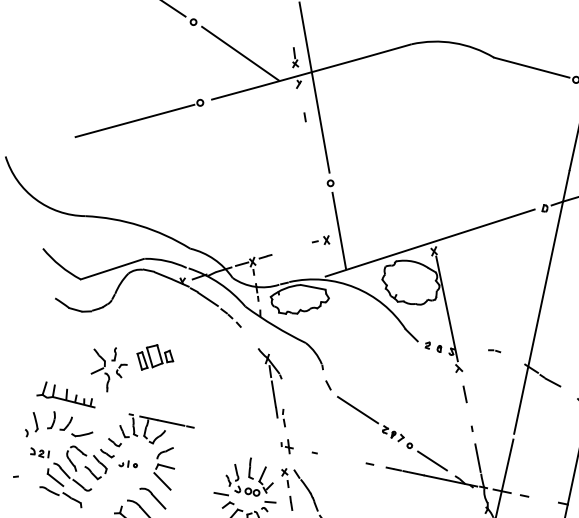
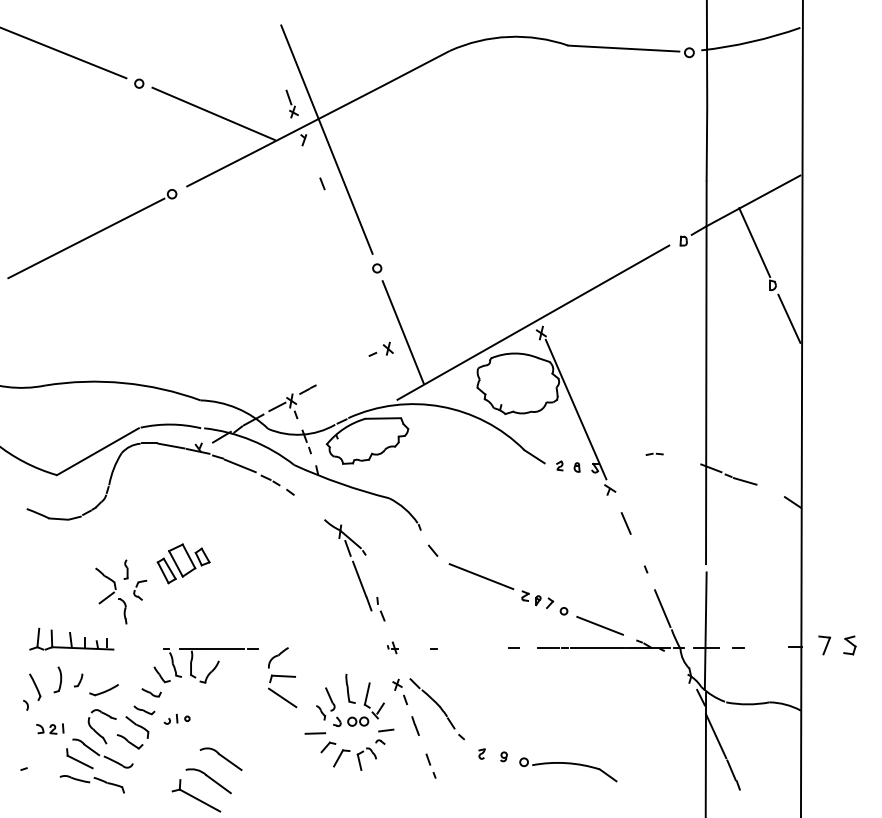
part: (66, 423) -> (78, 680), size x0.6
part: (286, 446) -> (392, 647), size x0.6
part: (165, 467) -> (282, 677), moved

